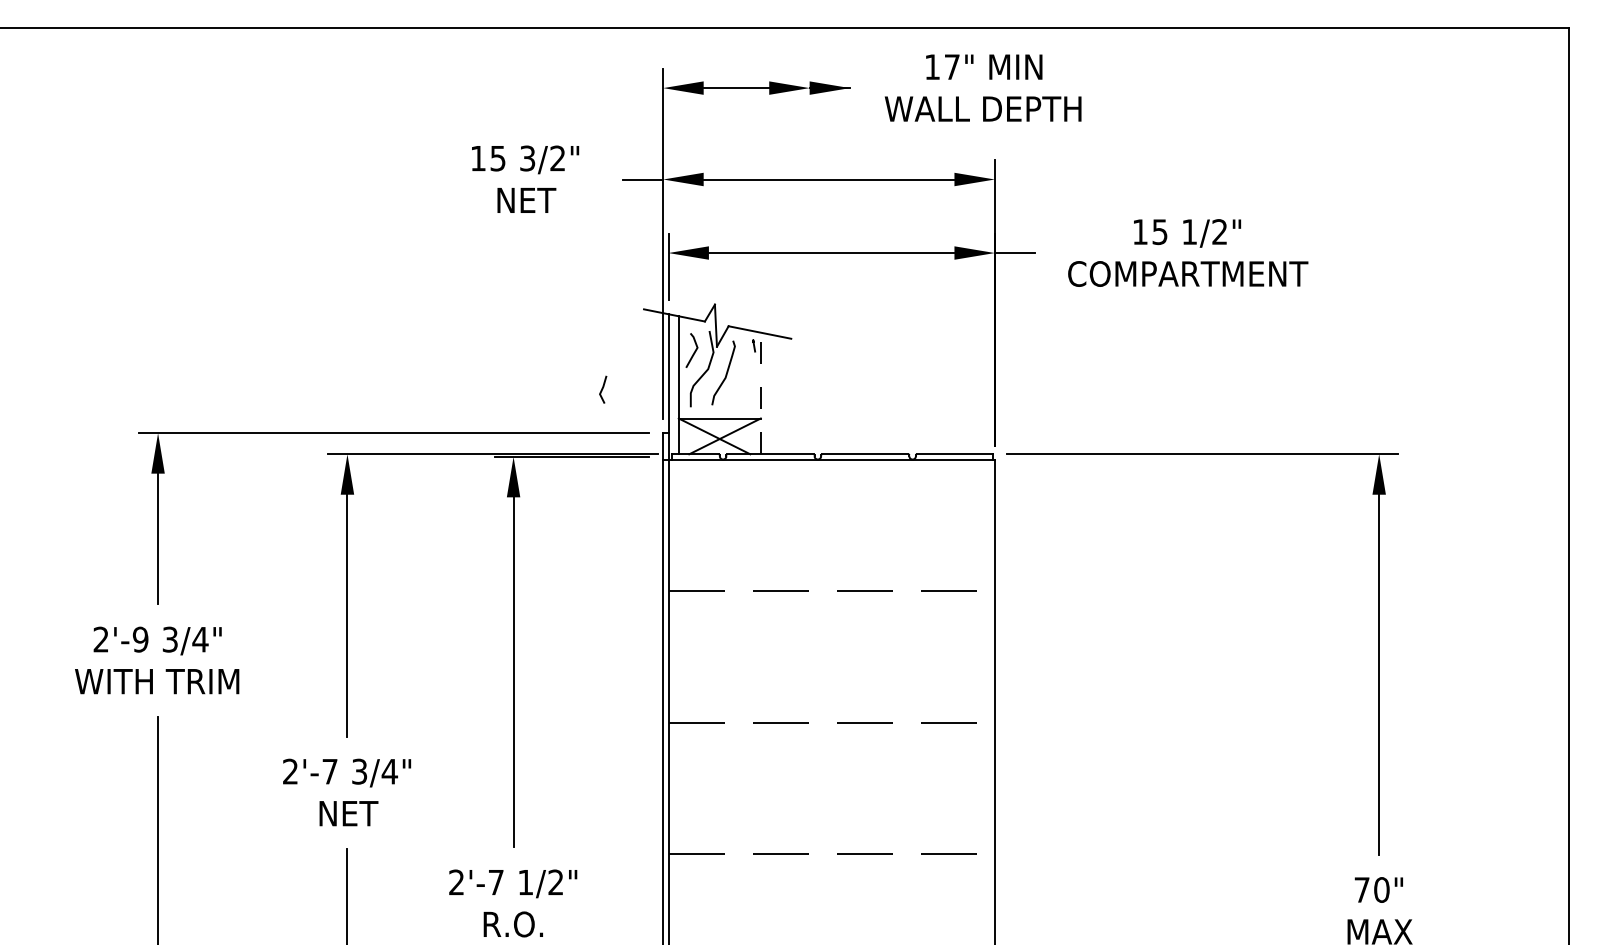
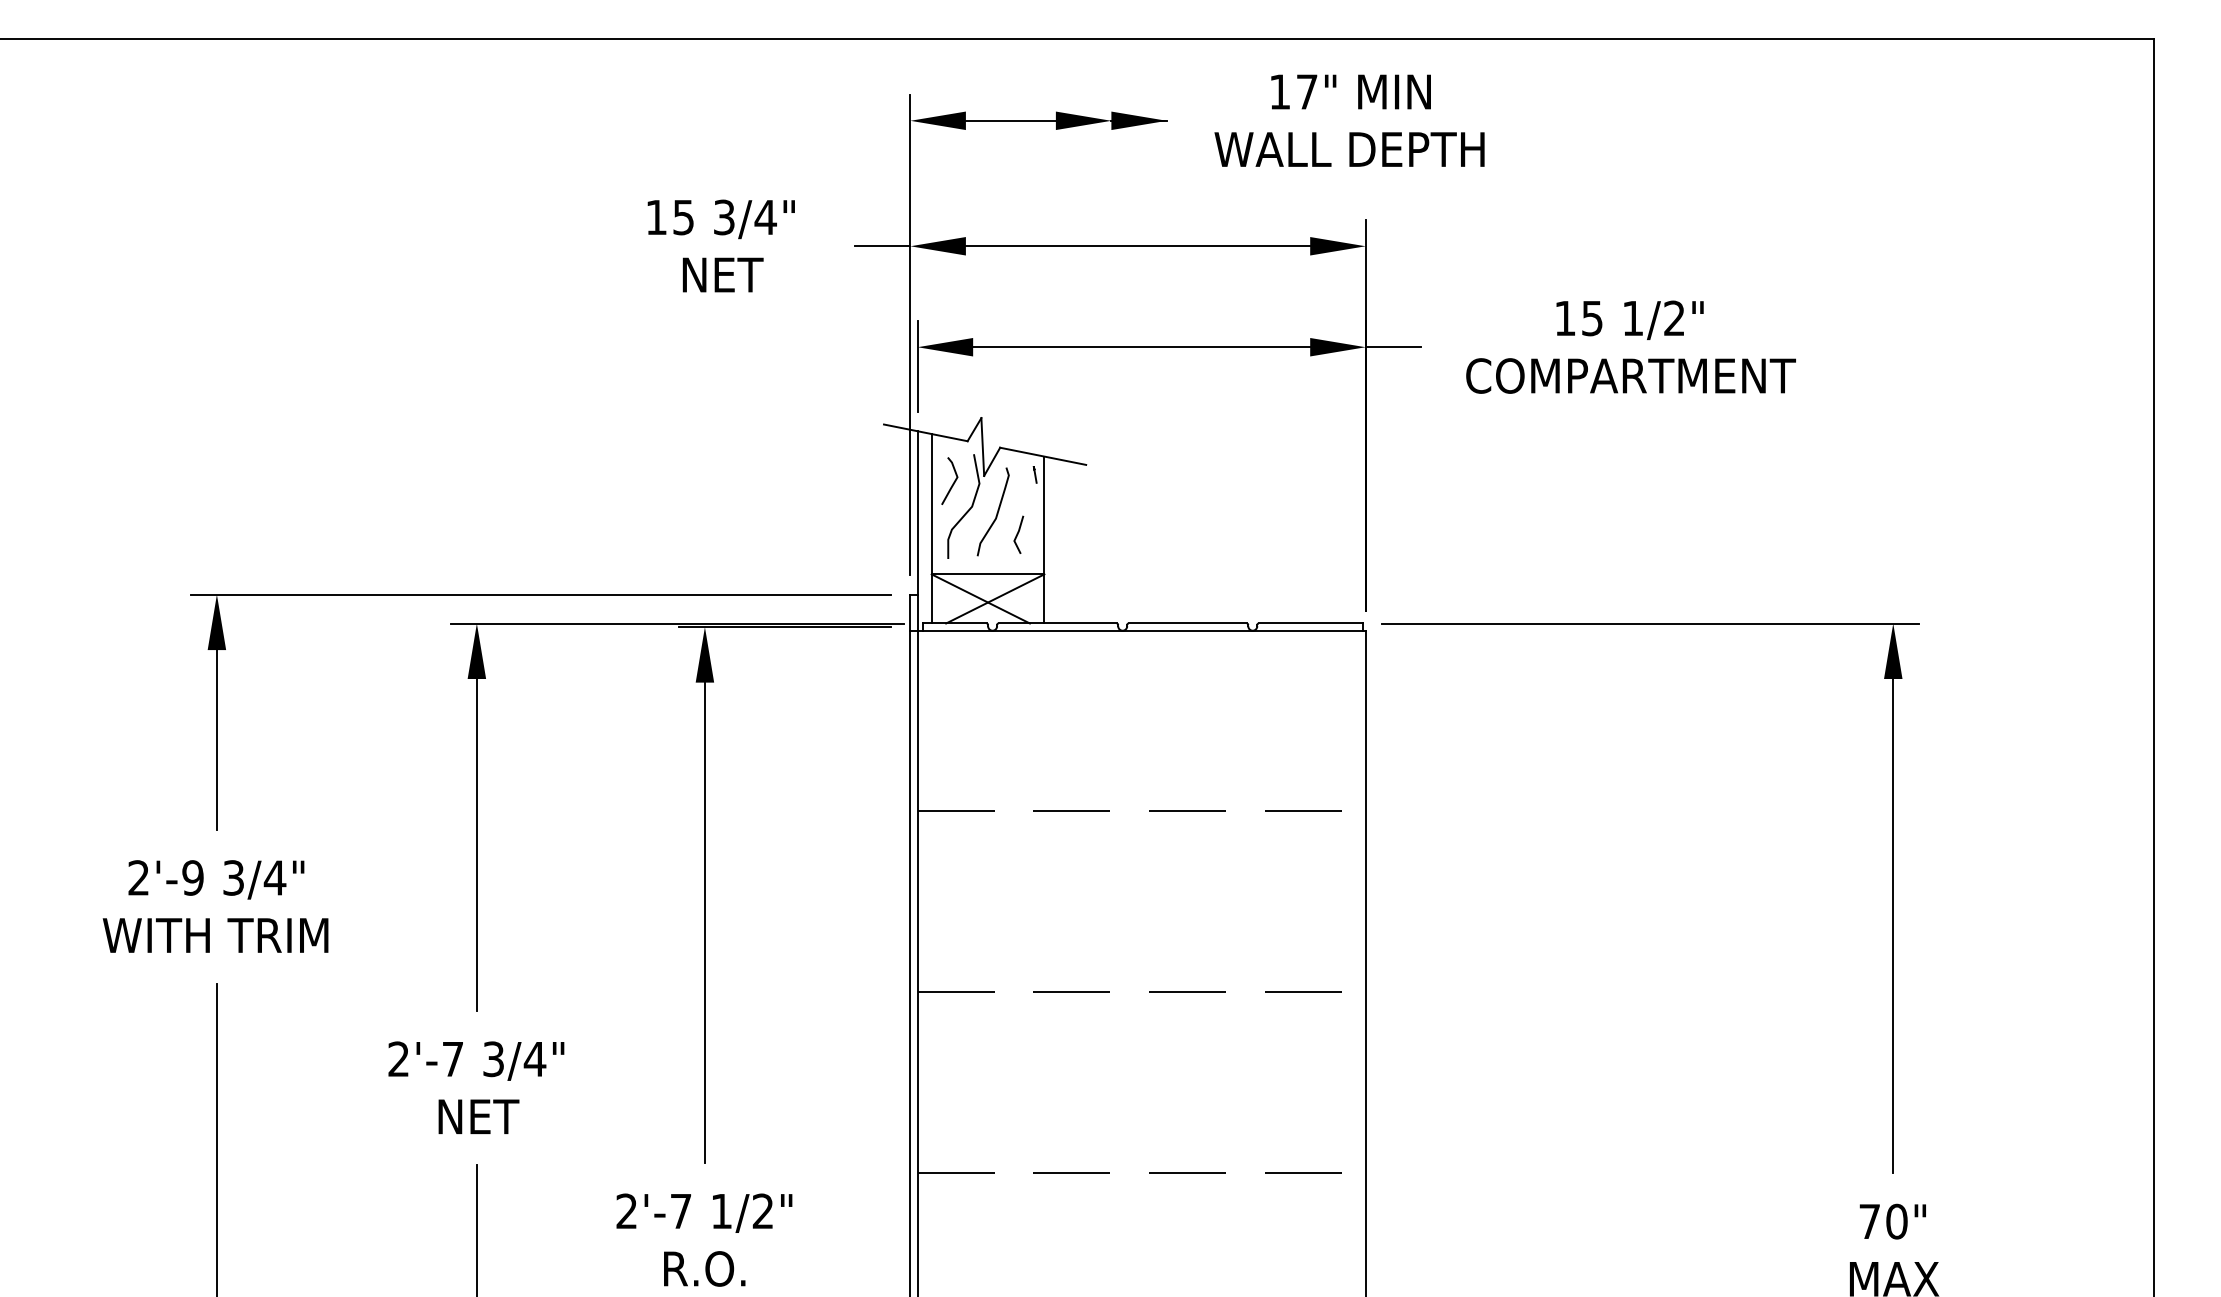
text: (557, 158) -> (765, 217), 3/2" -> 3/4"
line: (603, 389) -> (1019, 534), moved
line: (760, 393) -> (1043, 540), dashed -> solid

